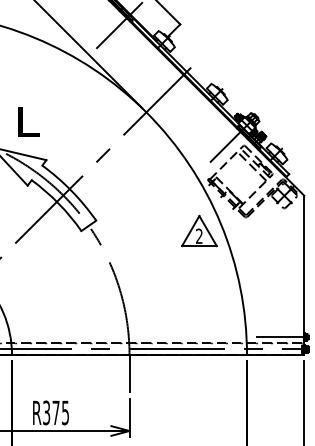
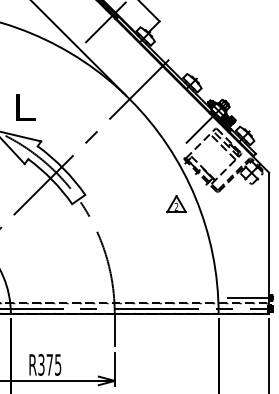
part: (199, 230) -> (176, 203), size x0.6

